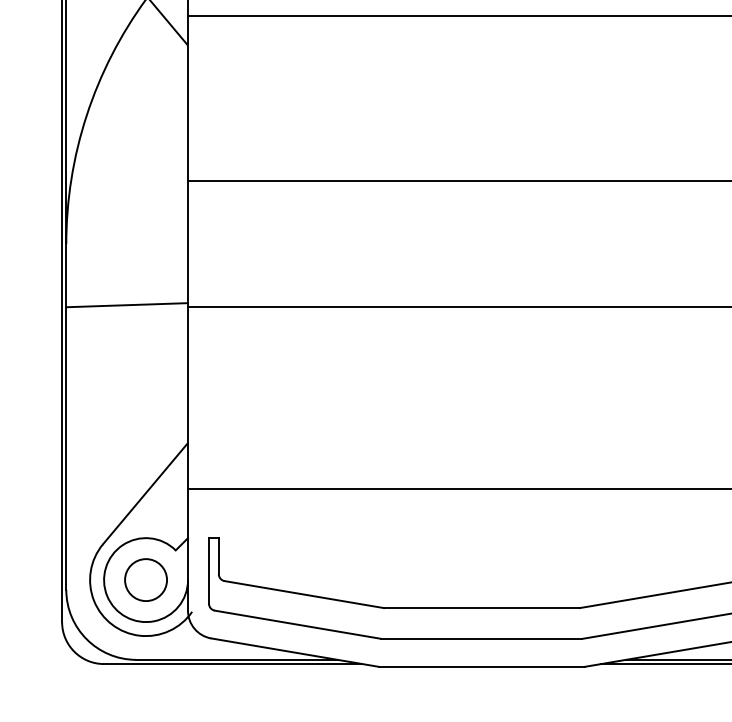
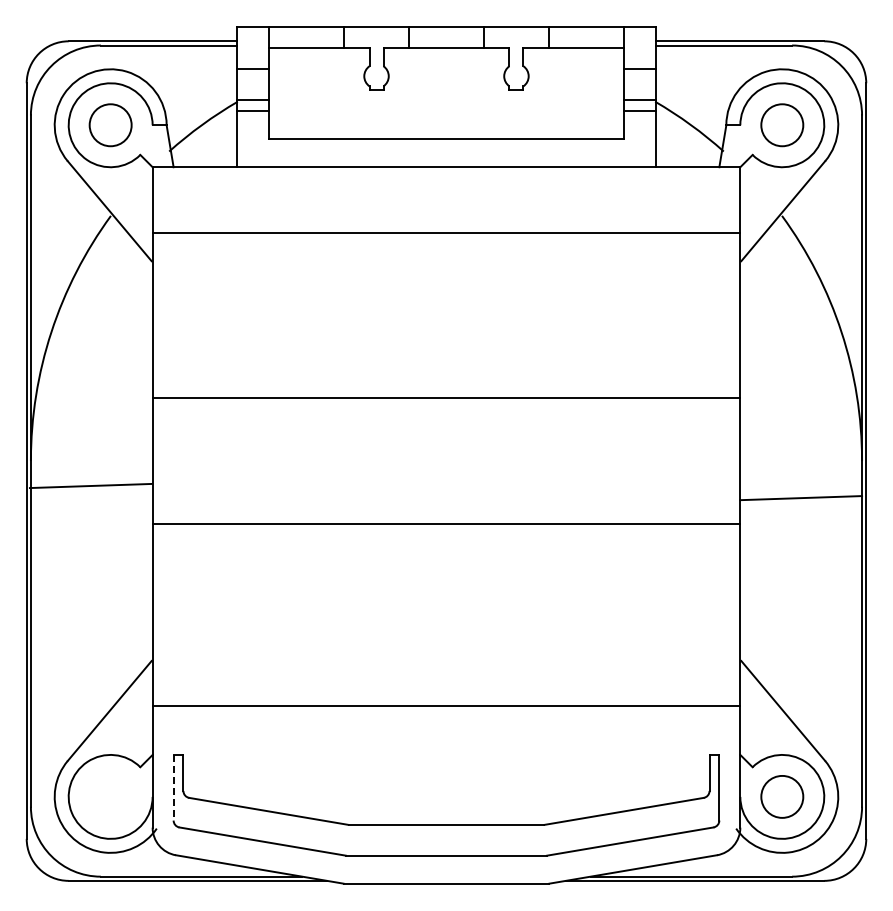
line: (126, 304) -> (90, 485), moved
line: (208, 570) -> (173, 787), solid -> dashed
circle: (145, 579) -> (110, 796), removed

